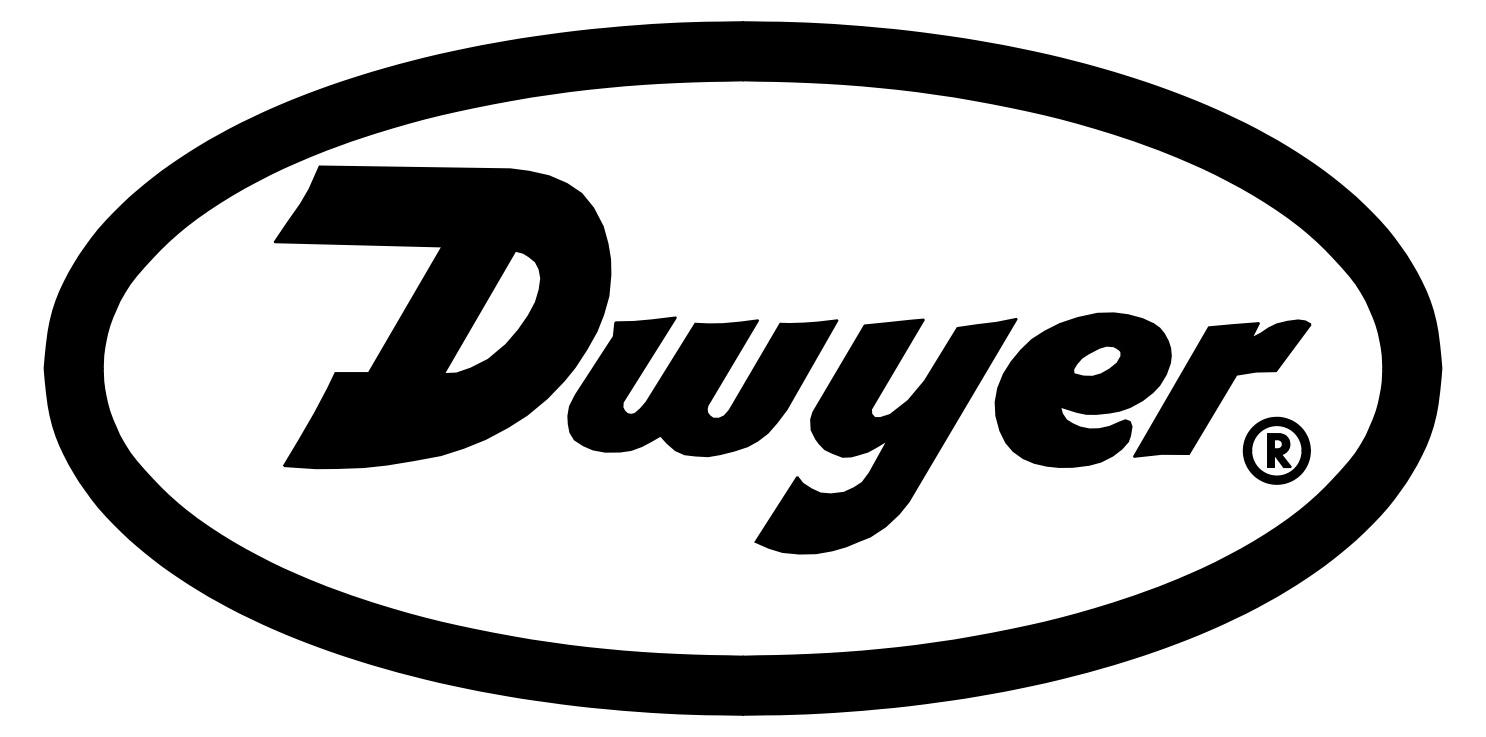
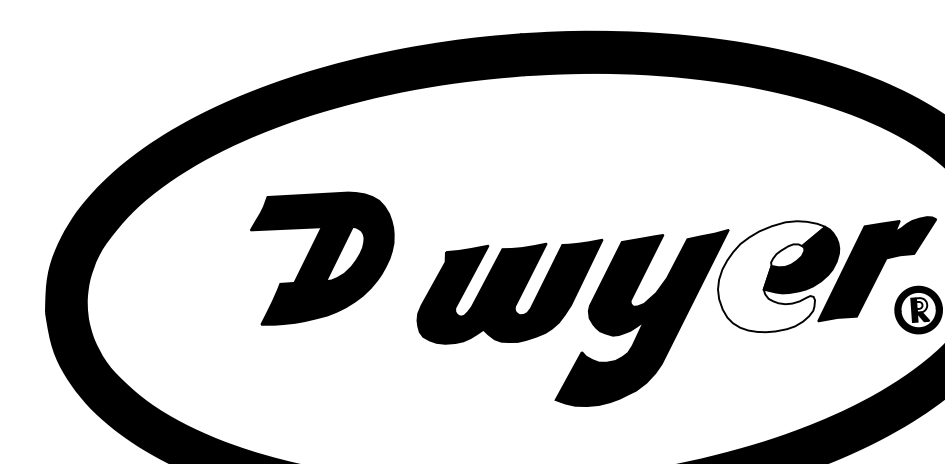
part: (442, 317) -> (323, 257), size x0.6
fill: (1074, 390) -> (773, 277), removed
fill: (1281, 444) -> (921, 305), removed

